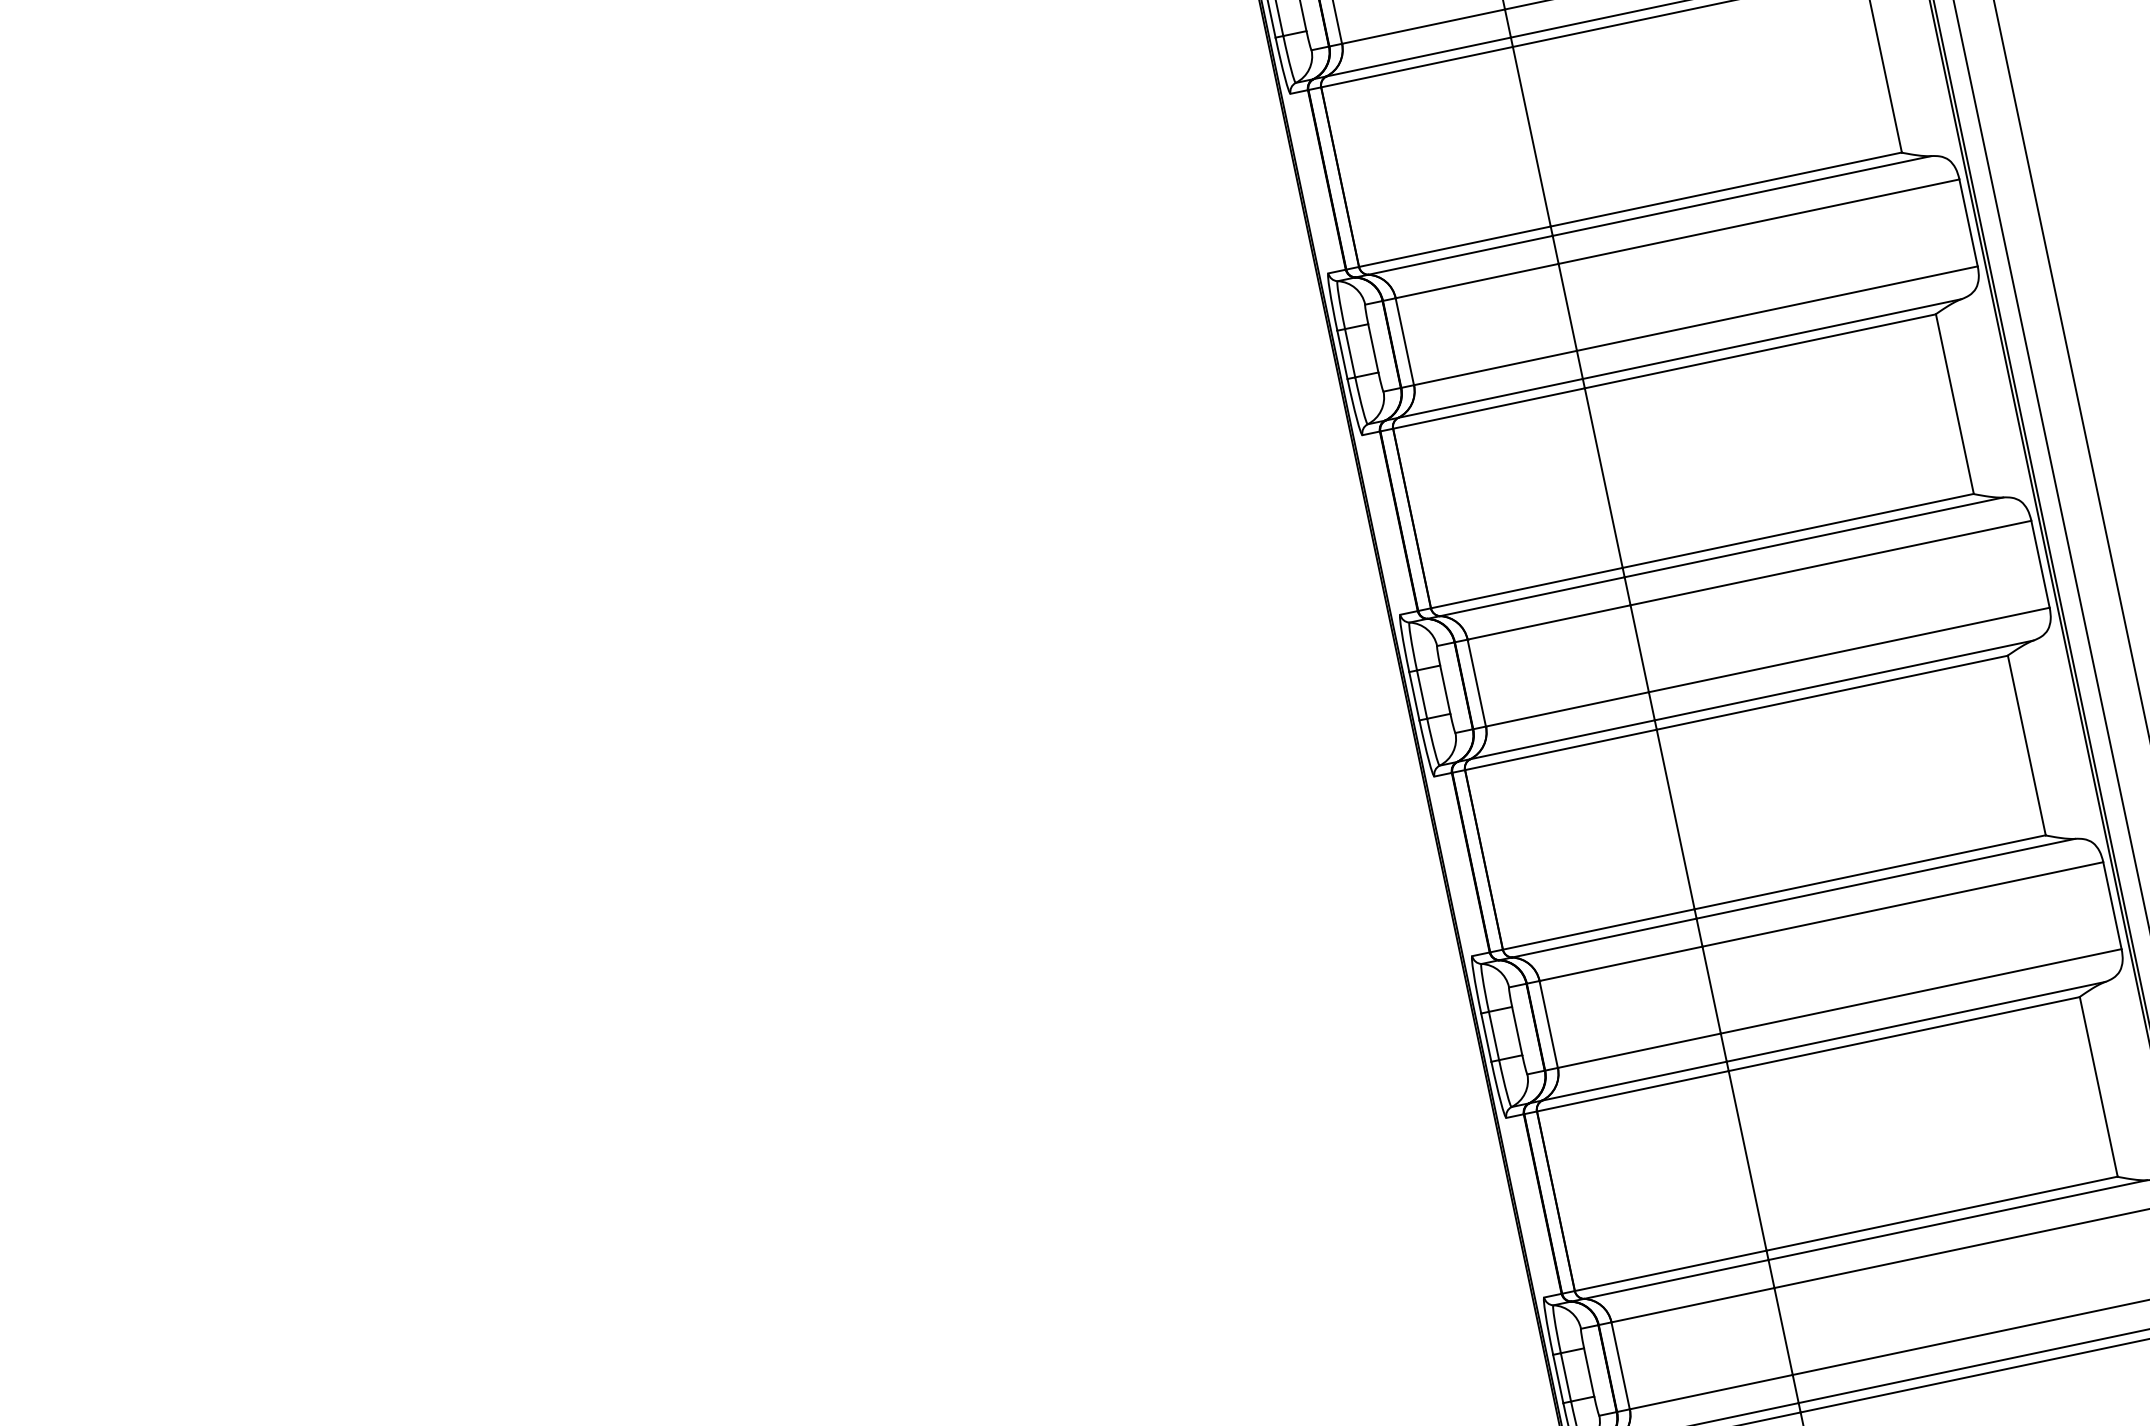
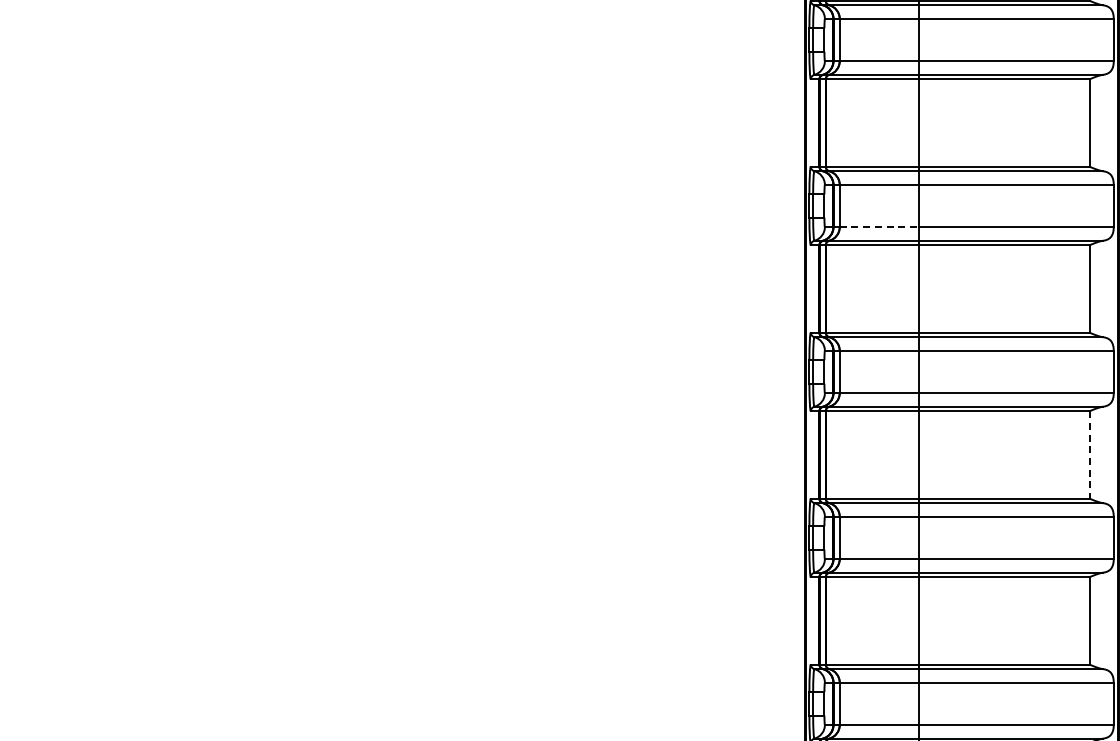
line: (1495, 368) -> (879, 227), solid -> dashed
line: (2026, 744) -> (1089, 454), solid -> dashed

